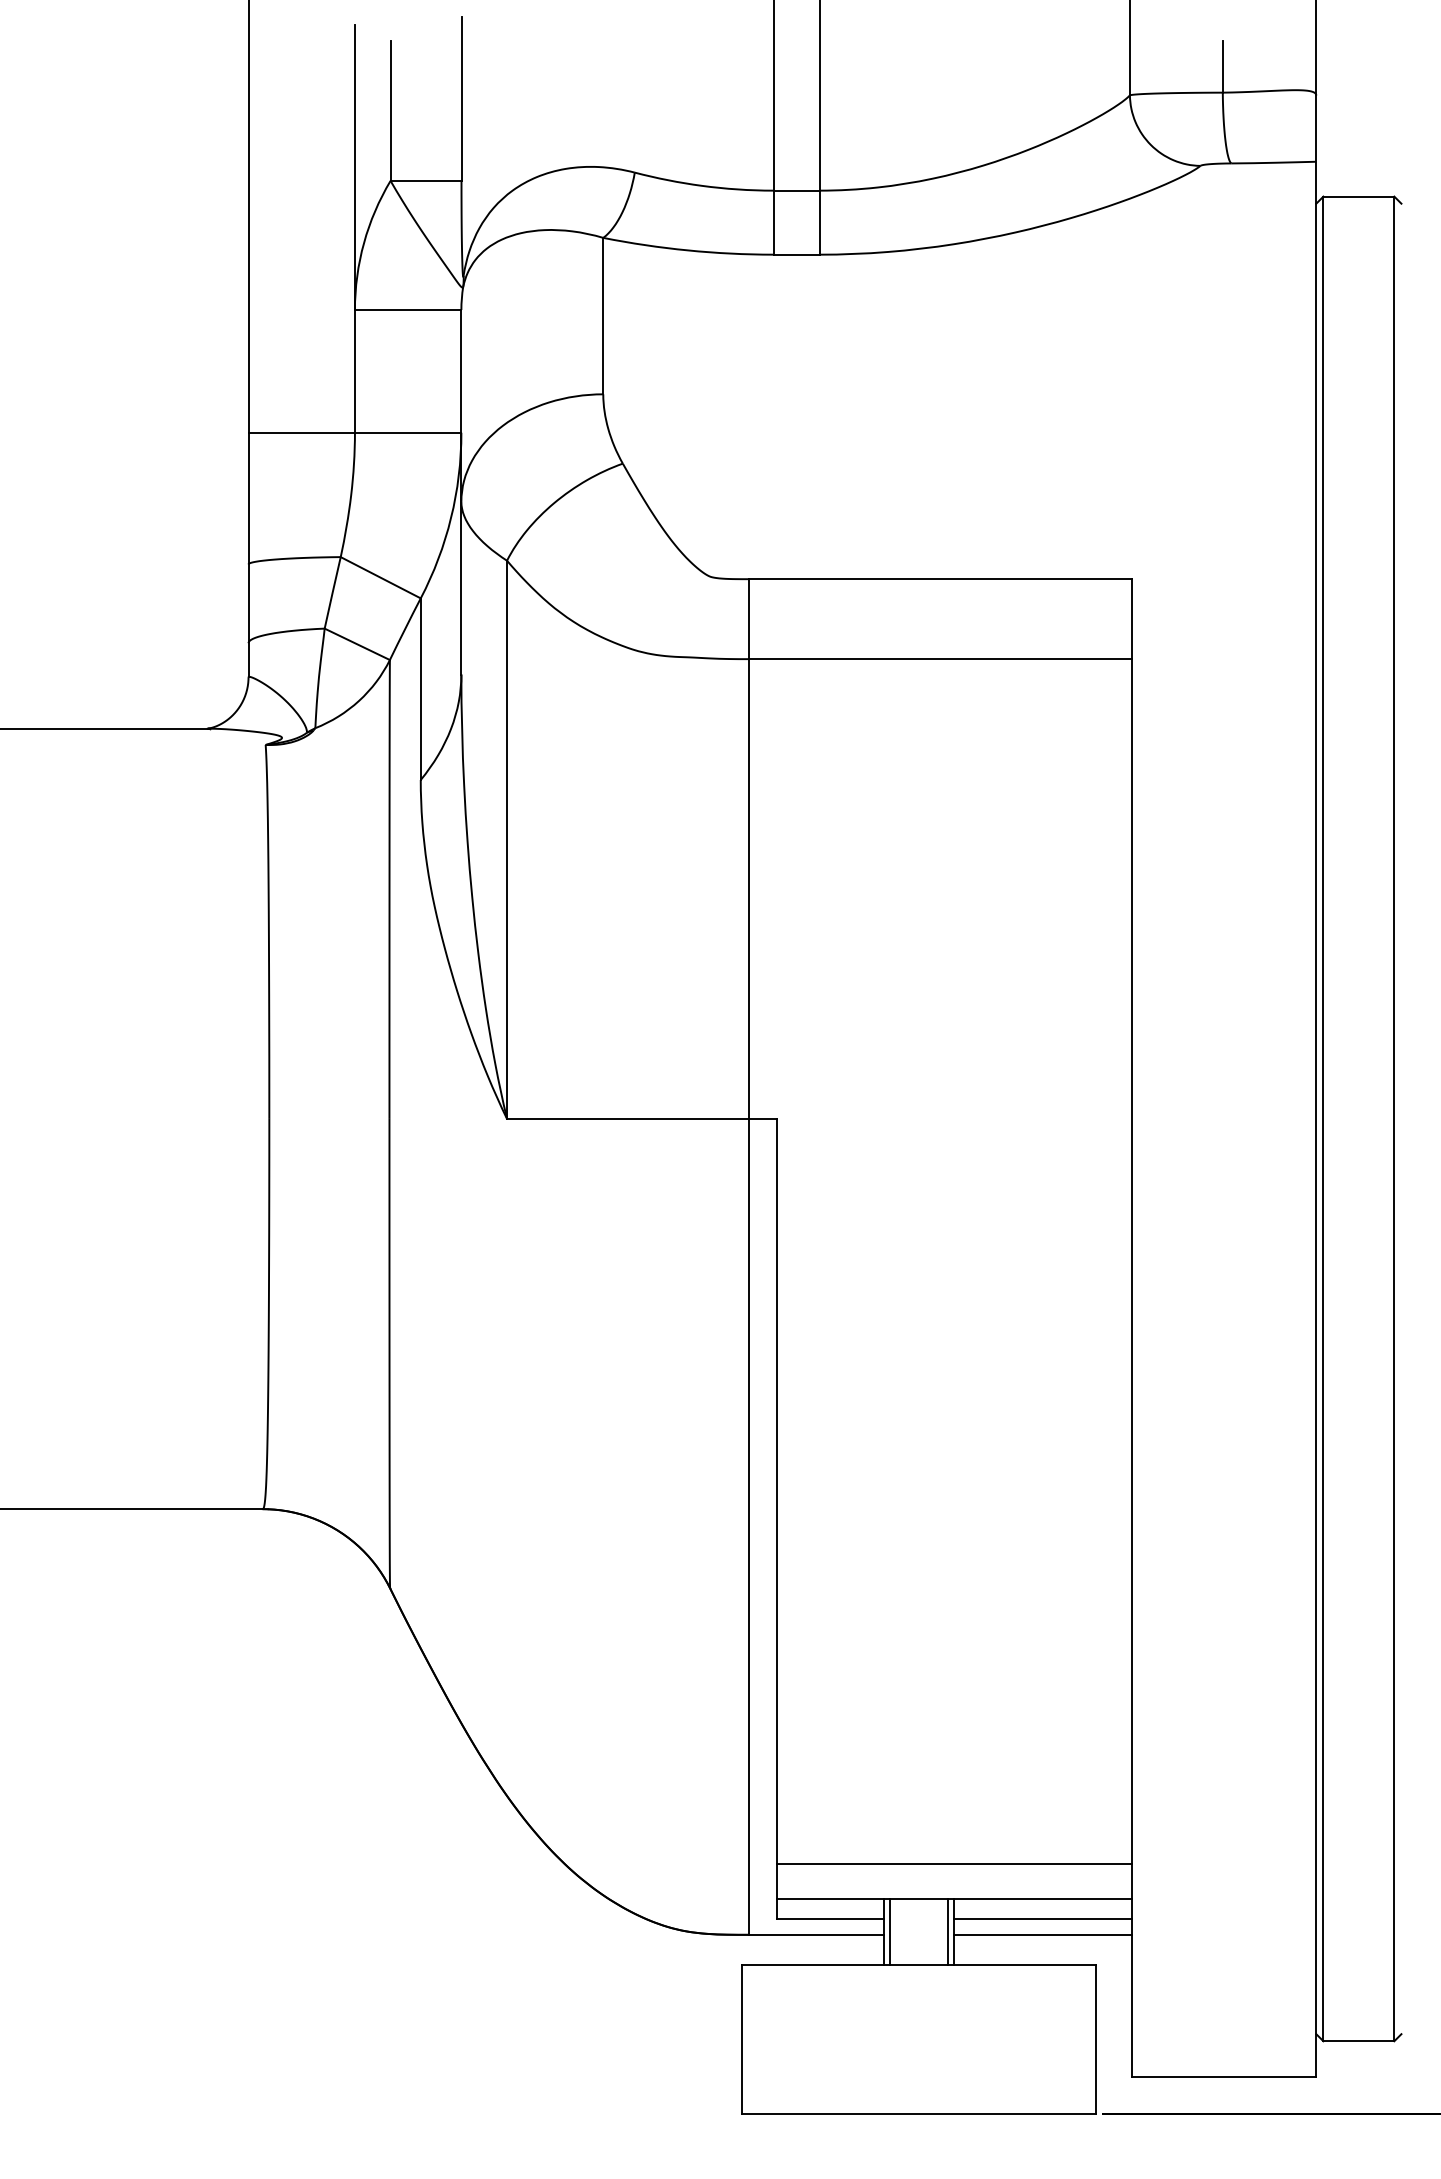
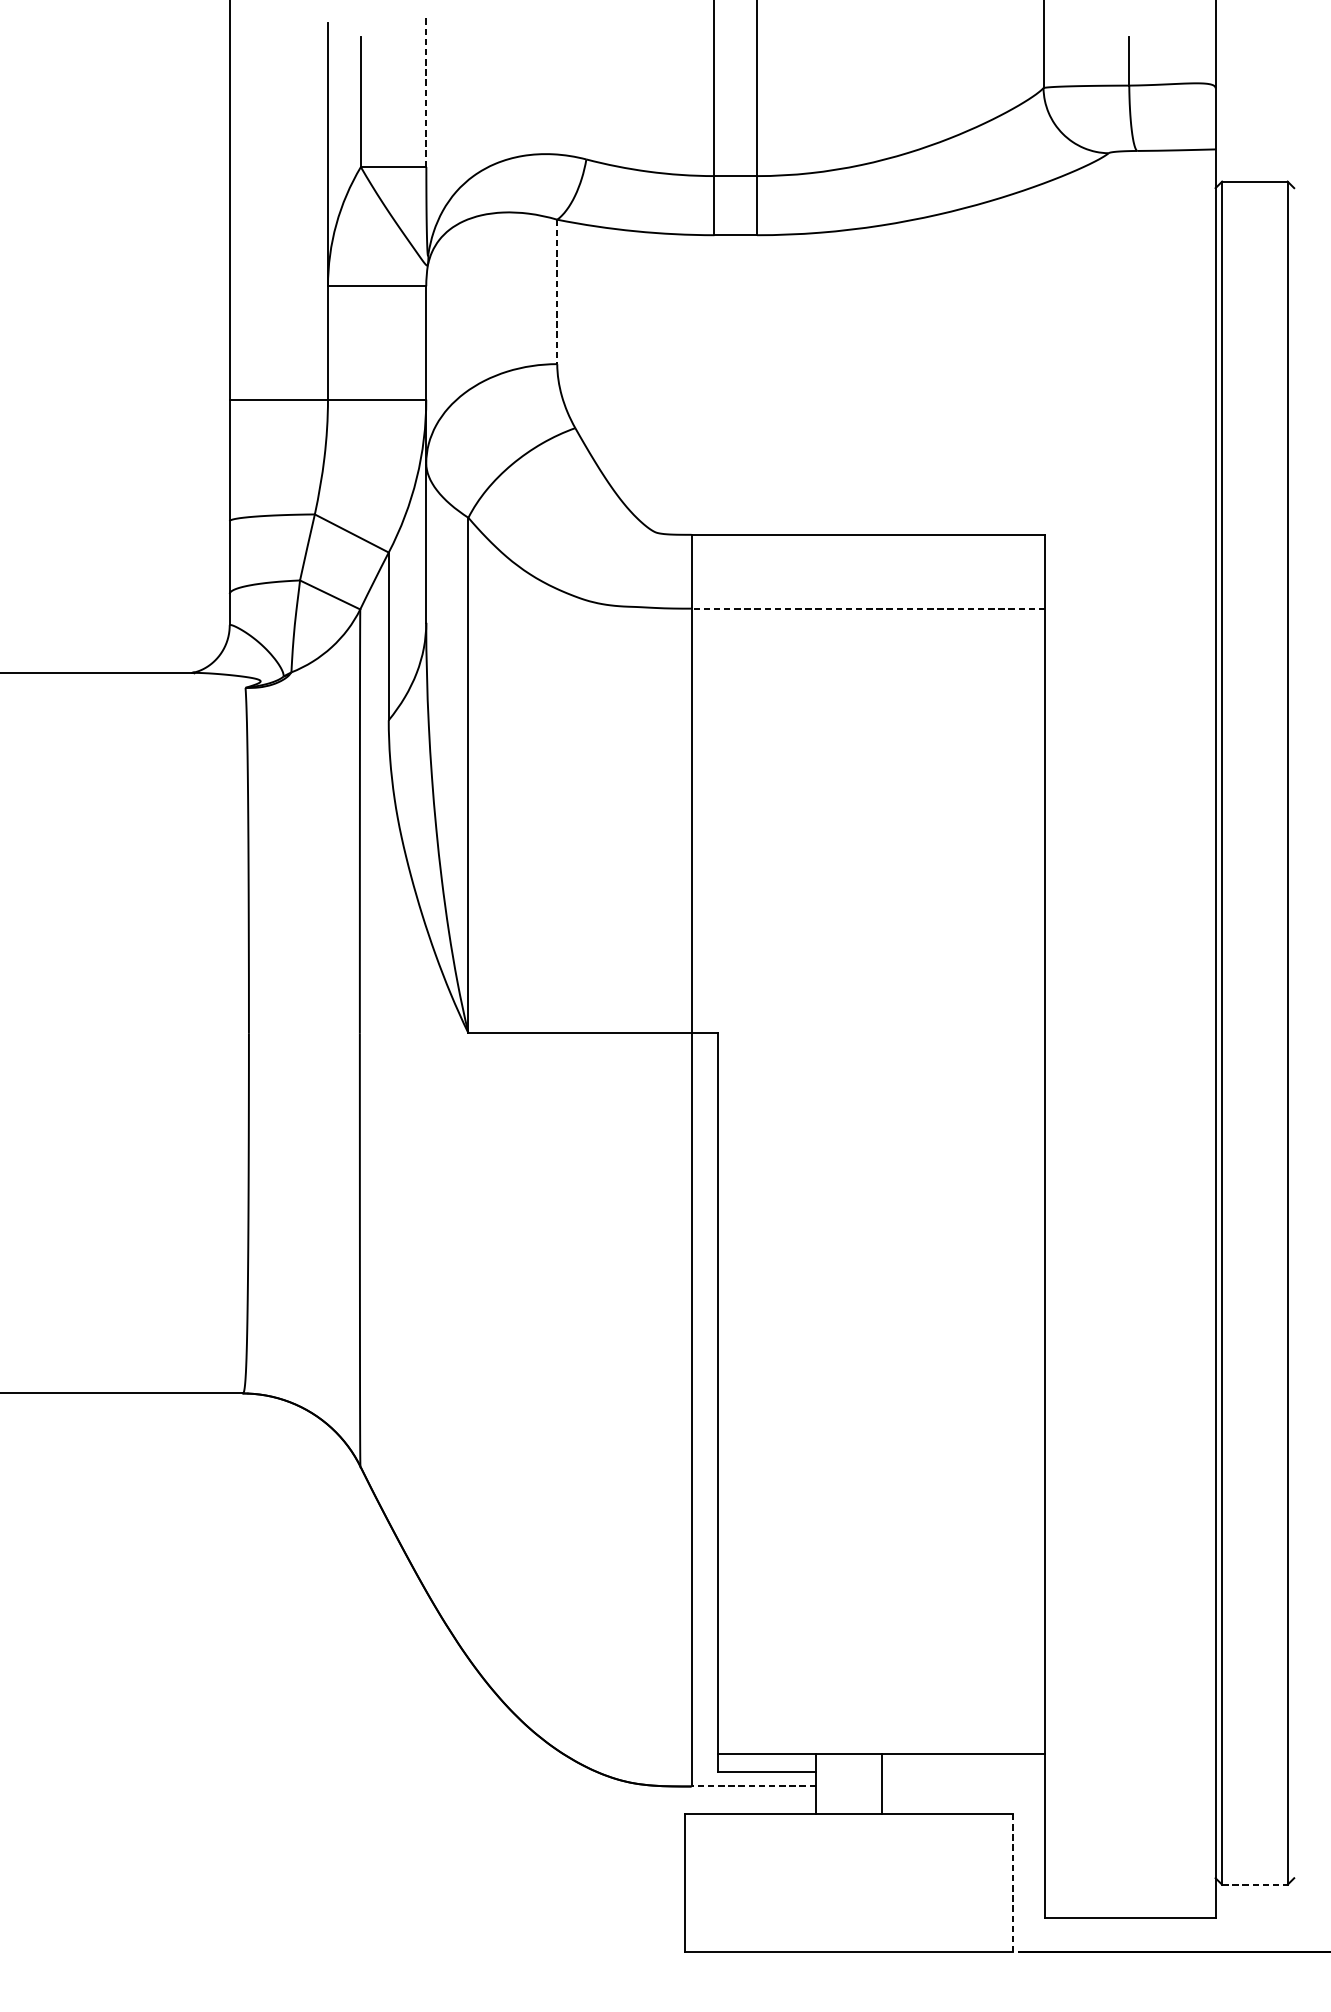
line: (461, 99) -> (426, 91), solid -> dashed
line: (603, 316) -> (557, 292), solid -> dashed
line: (940, 659) -> (868, 608), solid -> dashed
line: (954, 1863) -> (881, 1720), removed
line: (1042, 1919) -> (962, 1772), removed
line: (890, 1931) -> (822, 1783), removed
line: (947, 1931) -> (875, 1783), removed
line: (815, 1934) -> (753, 1786), solid -> dashed
line: (1042, 1934) -> (962, 1786), removed
line: (1096, 2039) -> (1012, 1883), solid -> dashed
line: (1359, 2041) -> (1255, 1884), solid -> dashed

